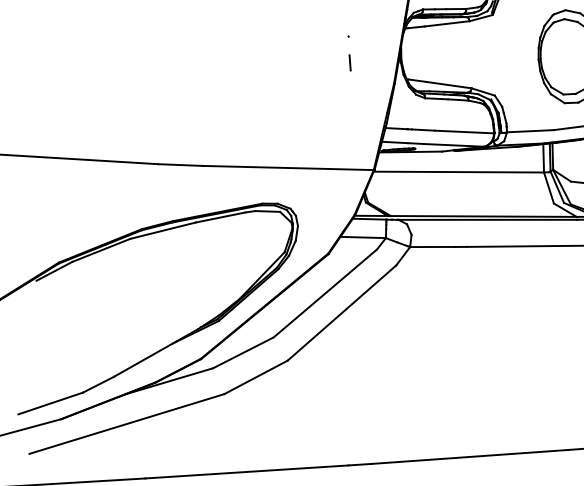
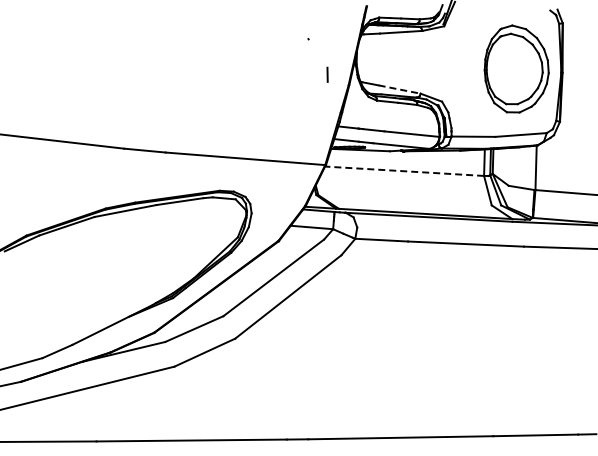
line: (350, 62) -> (327, 74), moved
line: (449, 85) -> (400, 89), solid -> dashed
line: (458, 172) -> (404, 171), solid -> dashed

